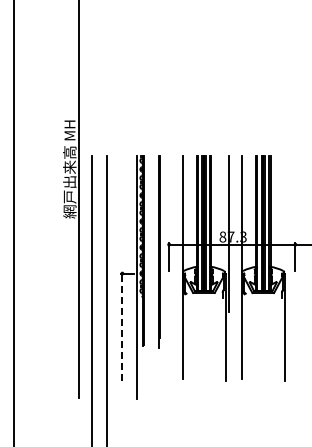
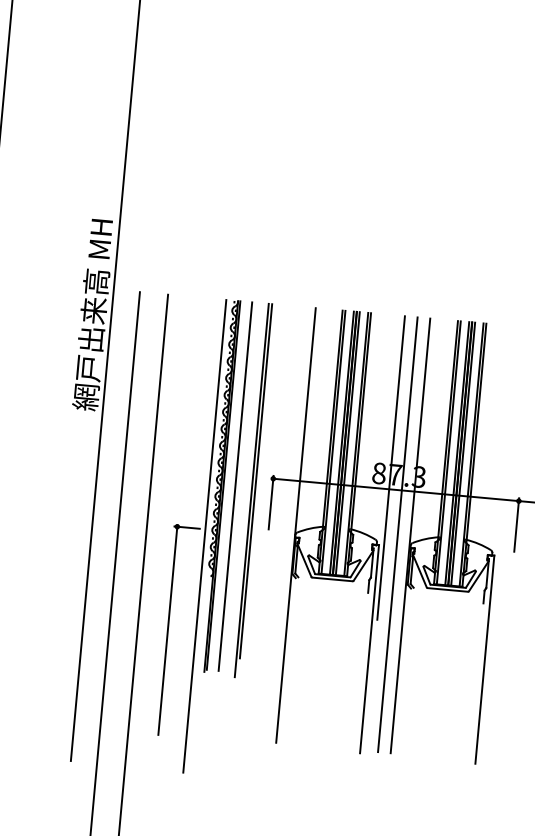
line: (150, 250) -> (236, 486), added
line: (235, 267) -> (398, 534), added
line: (122, 327) -> (167, 631), dashed -> solid

